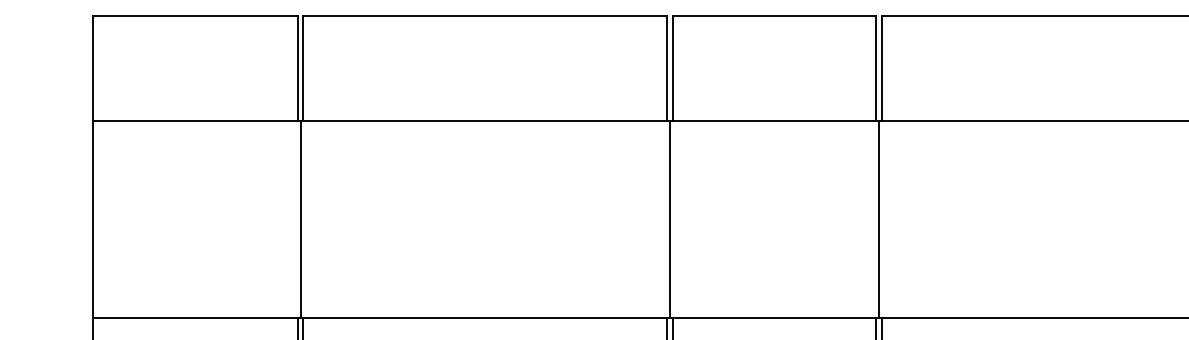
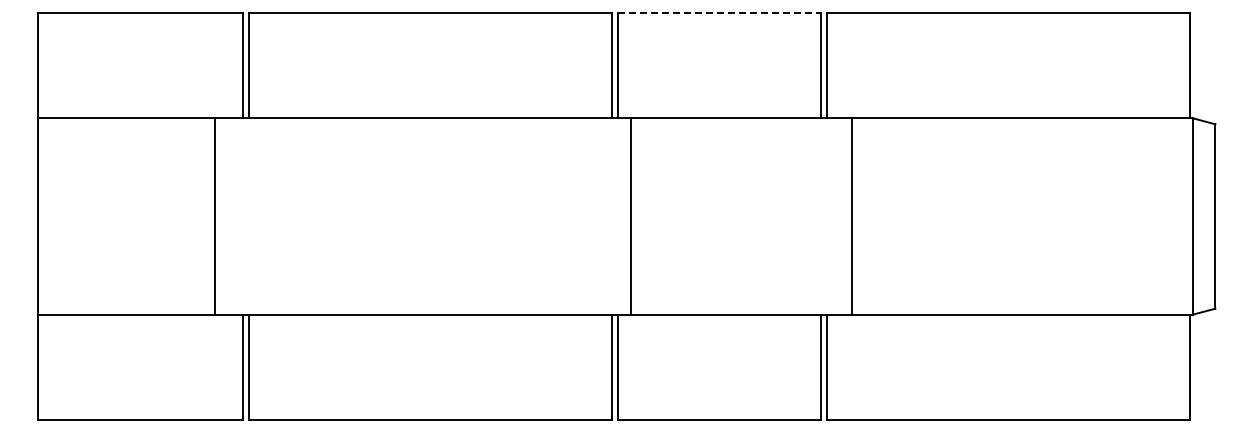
line: (774, 16) -> (719, 13), solid -> dashed
line: (300, 219) -> (214, 216), moved
line: (670, 219) -> (631, 216), moved
line: (879, 219) -> (852, 216), moved

